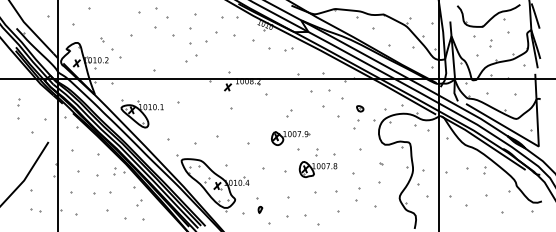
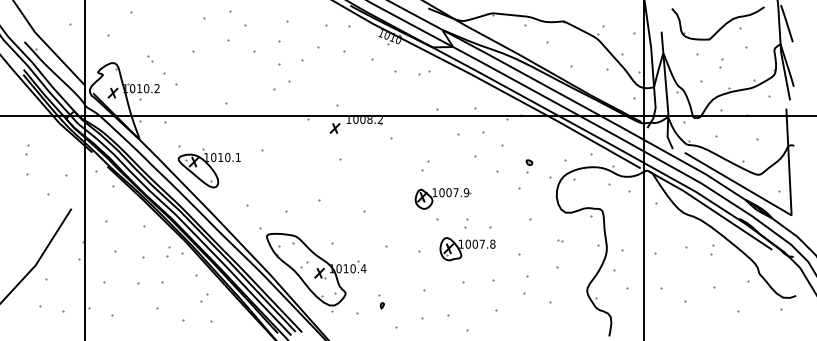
part: (360, 113) -> (529, 166), size x0.6
part: (290, 138) -> (443, 199), moved
part: (259, 205) -> (381, 301), size x0.6
part: (35, 210) -> (52, 309), size x1.6

